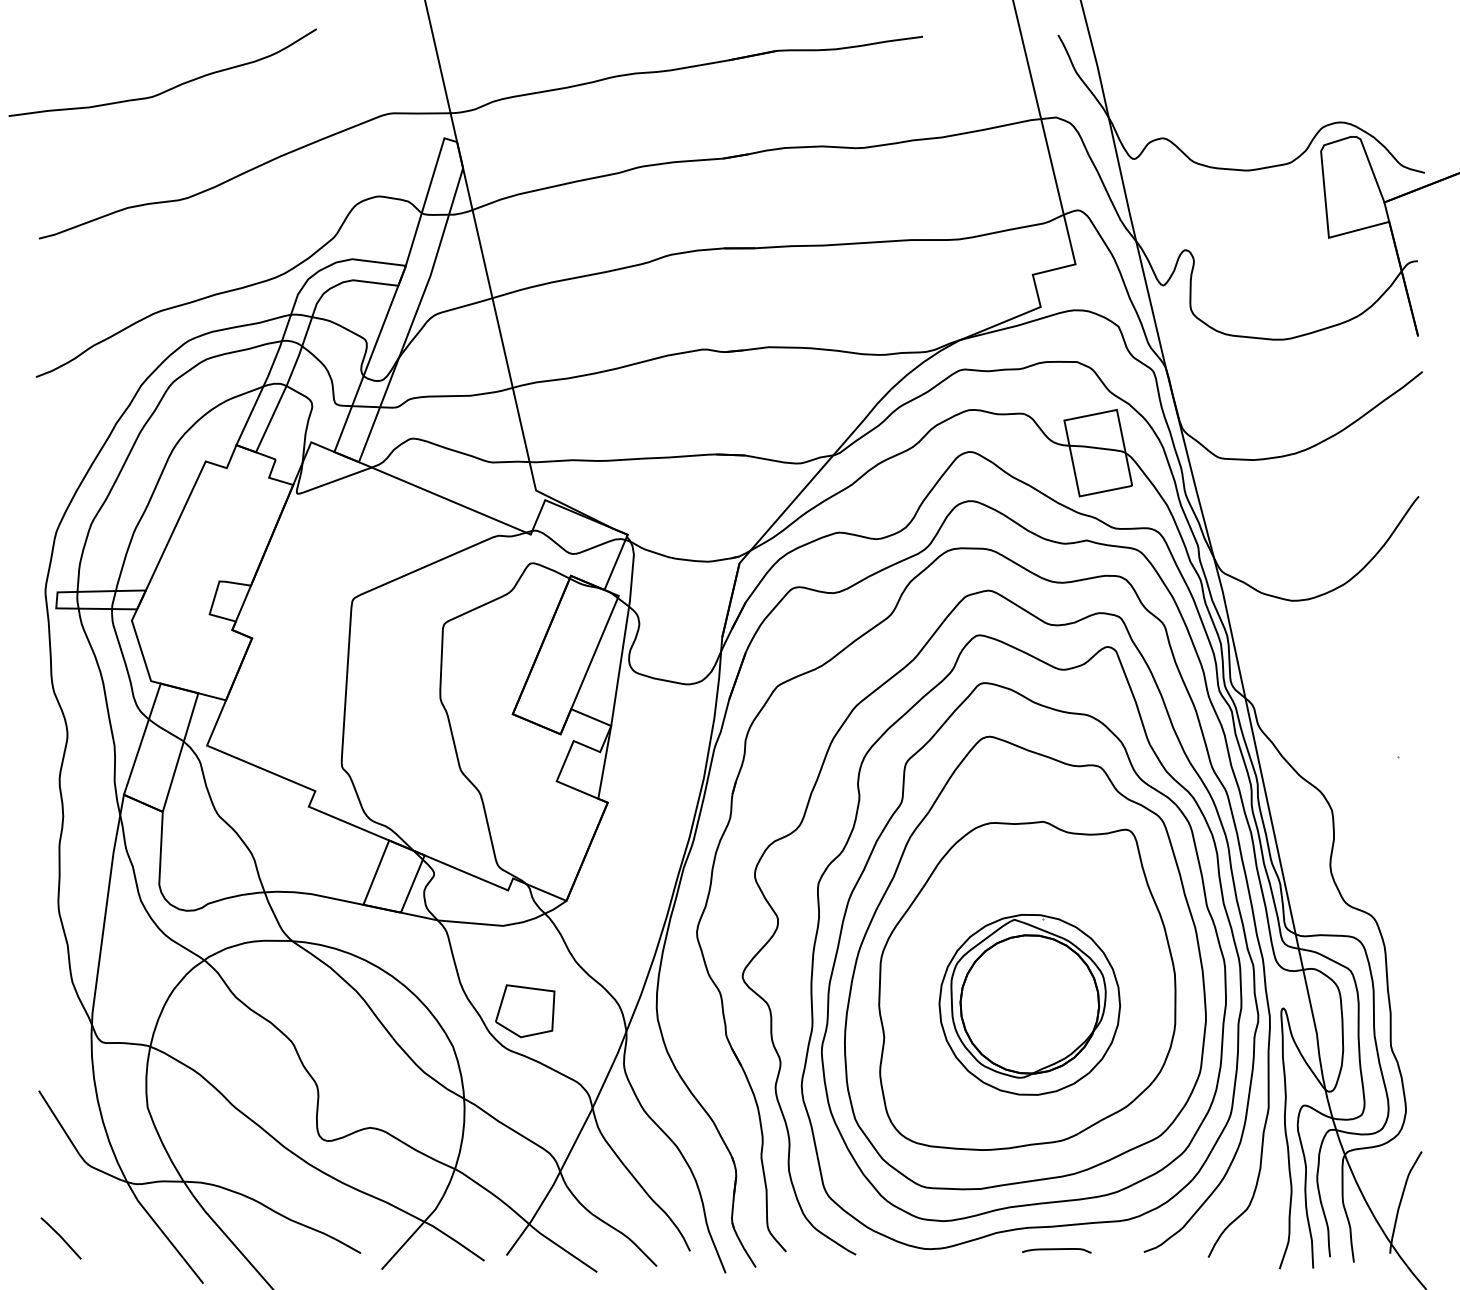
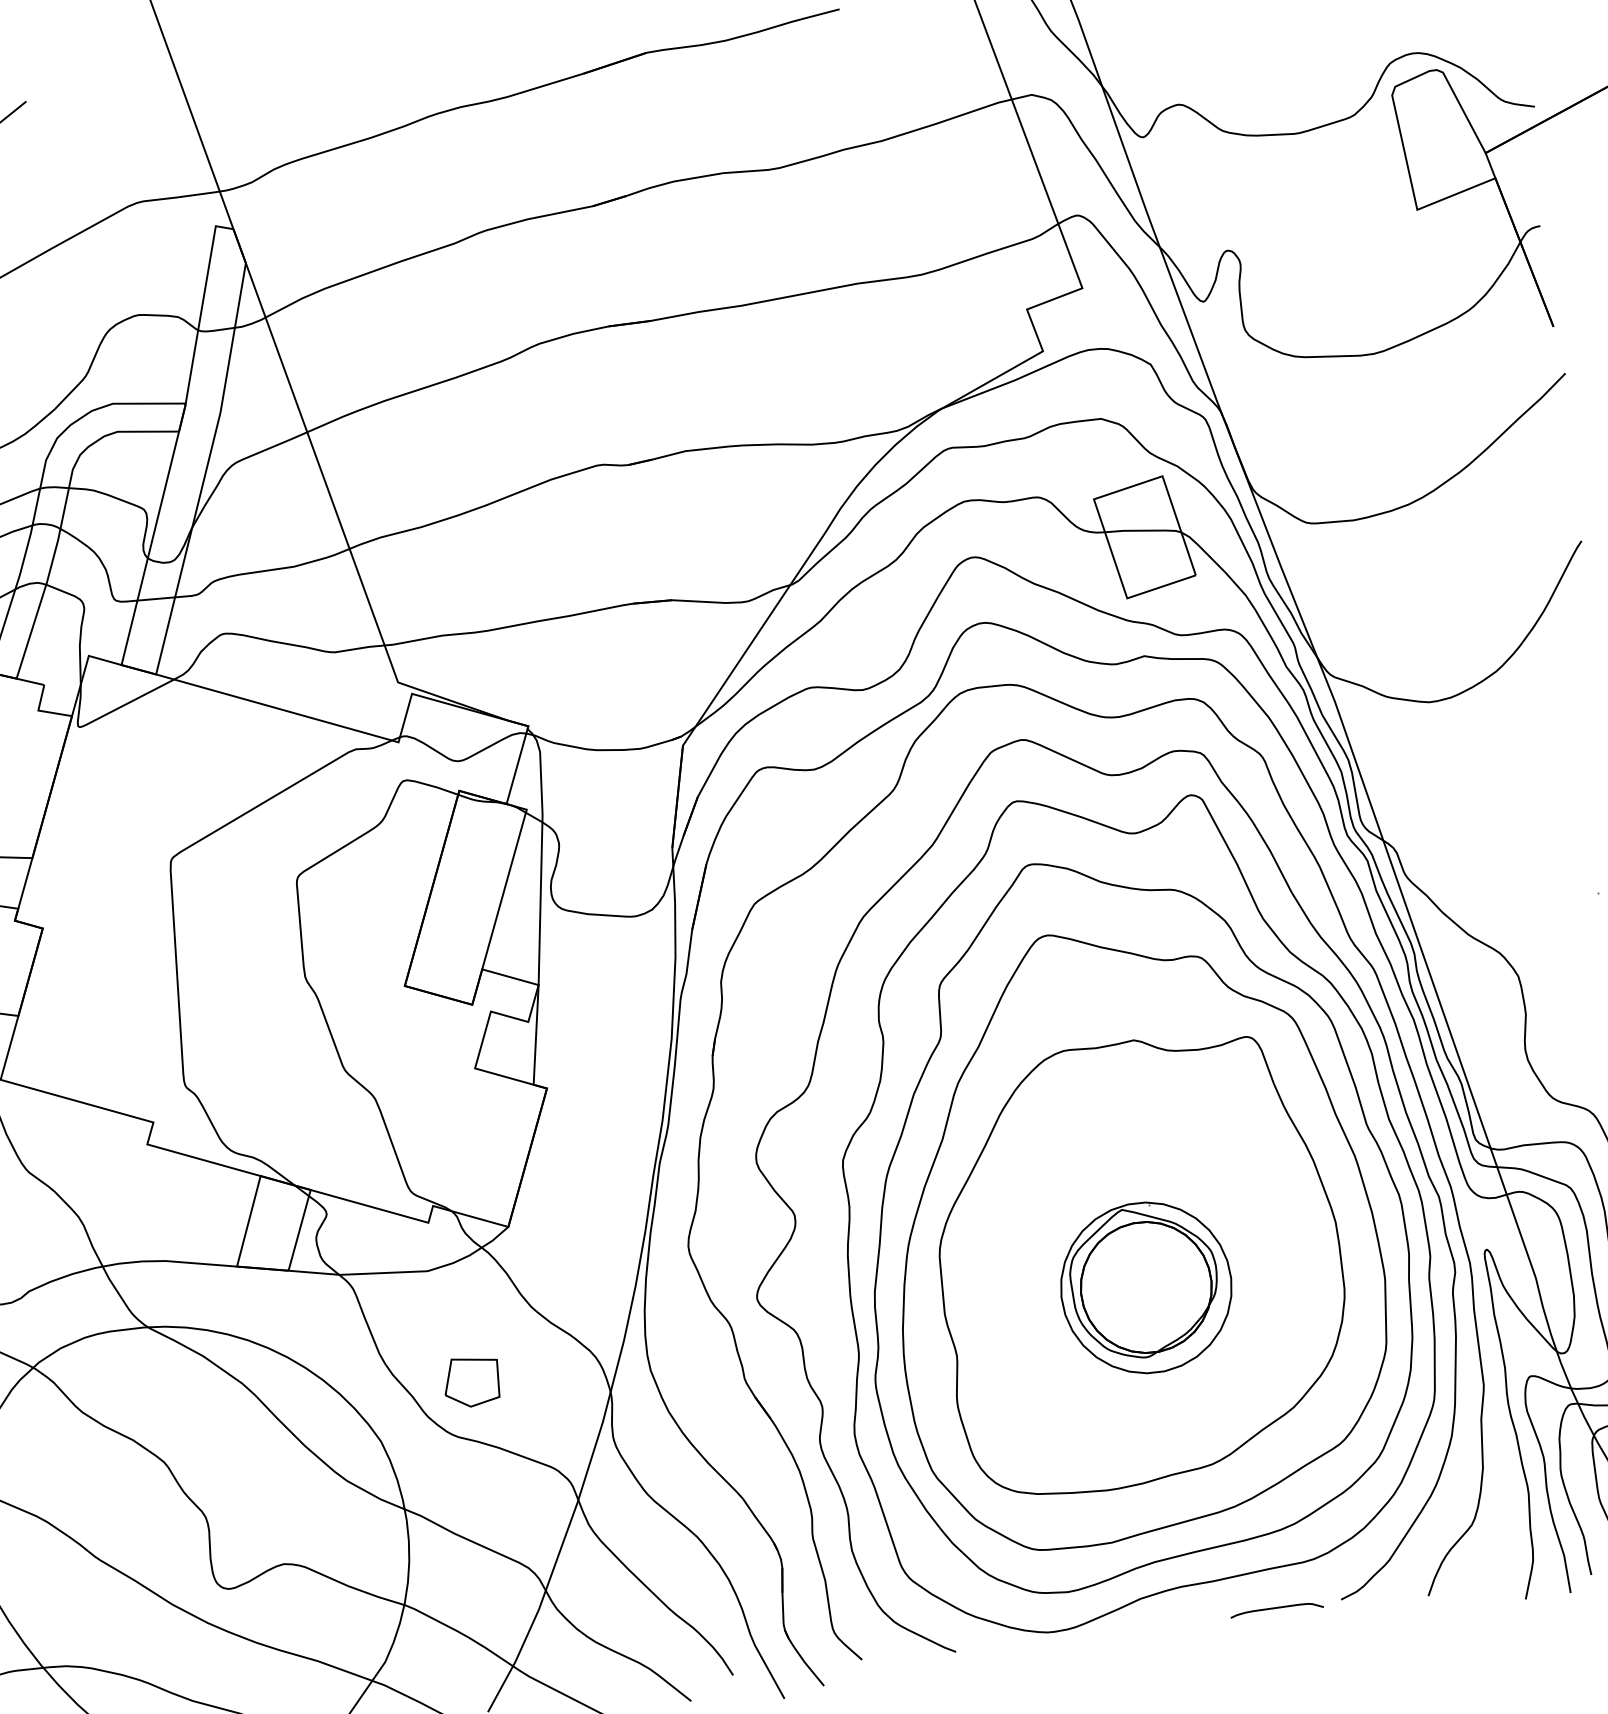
part: (1029, 1004) -> (1145, 1287), size x0.7
part: (525, 1011) -> (472, 1382), size x0.7
curve: (1056, 1250) -> (1276, 1609), moved

